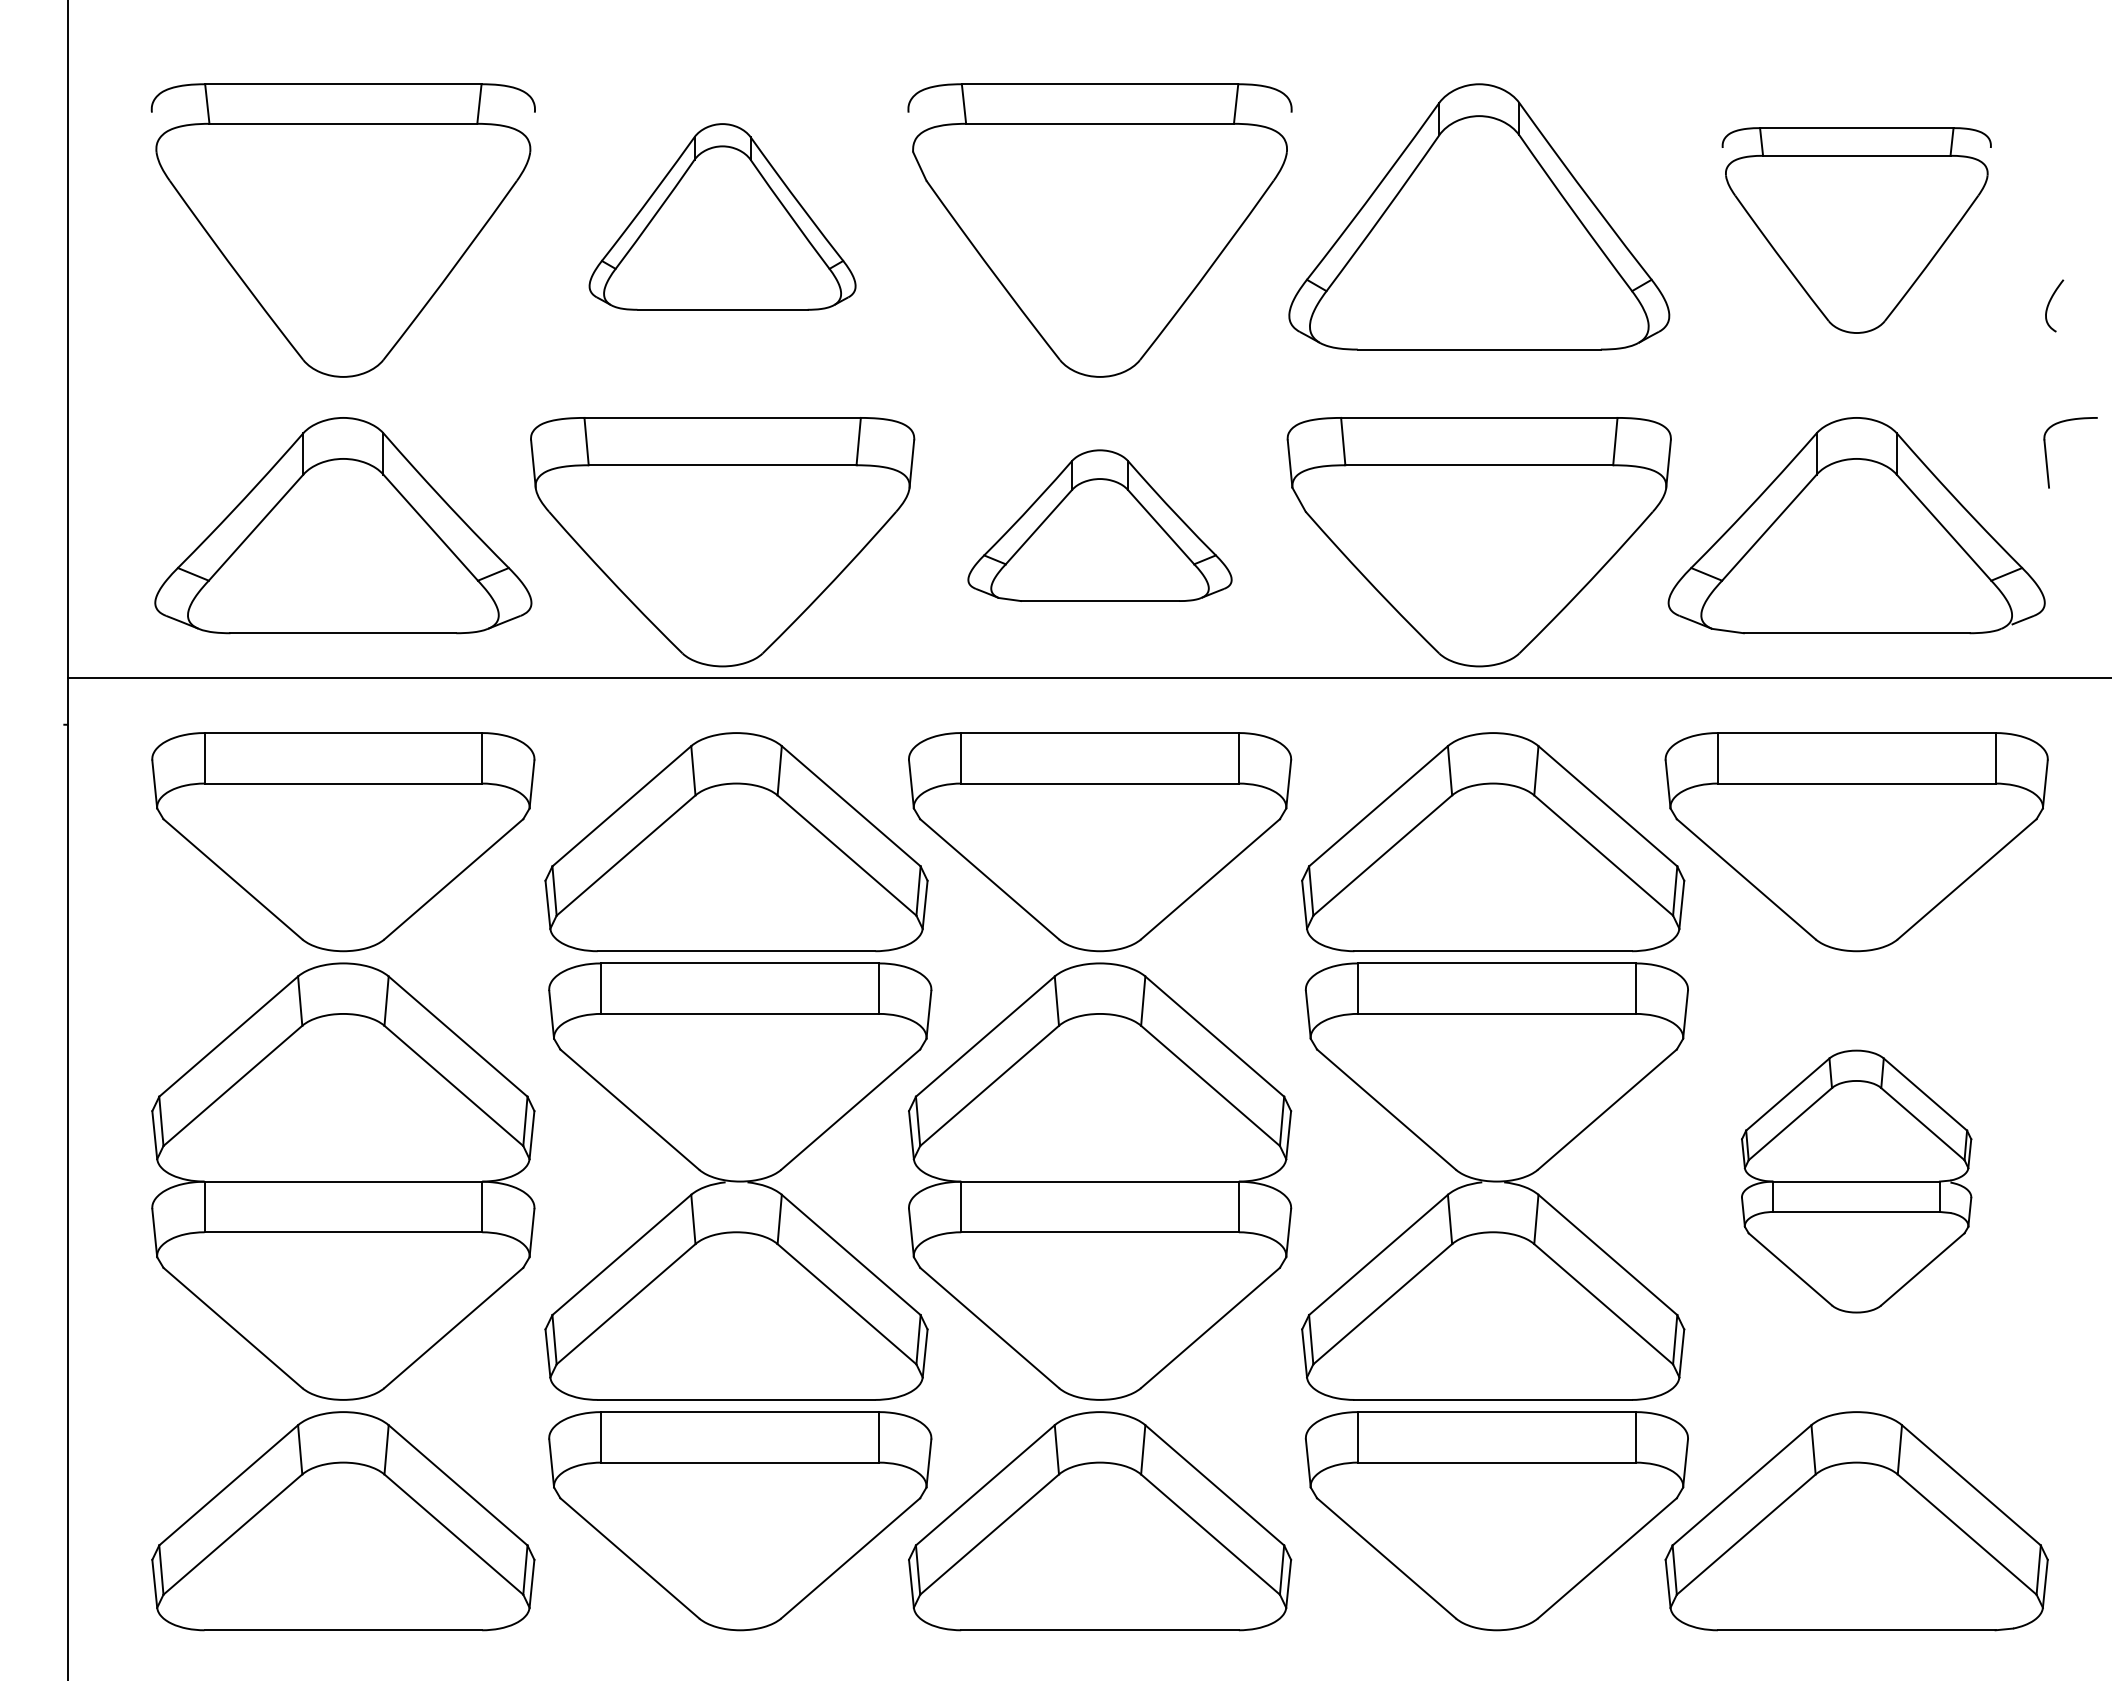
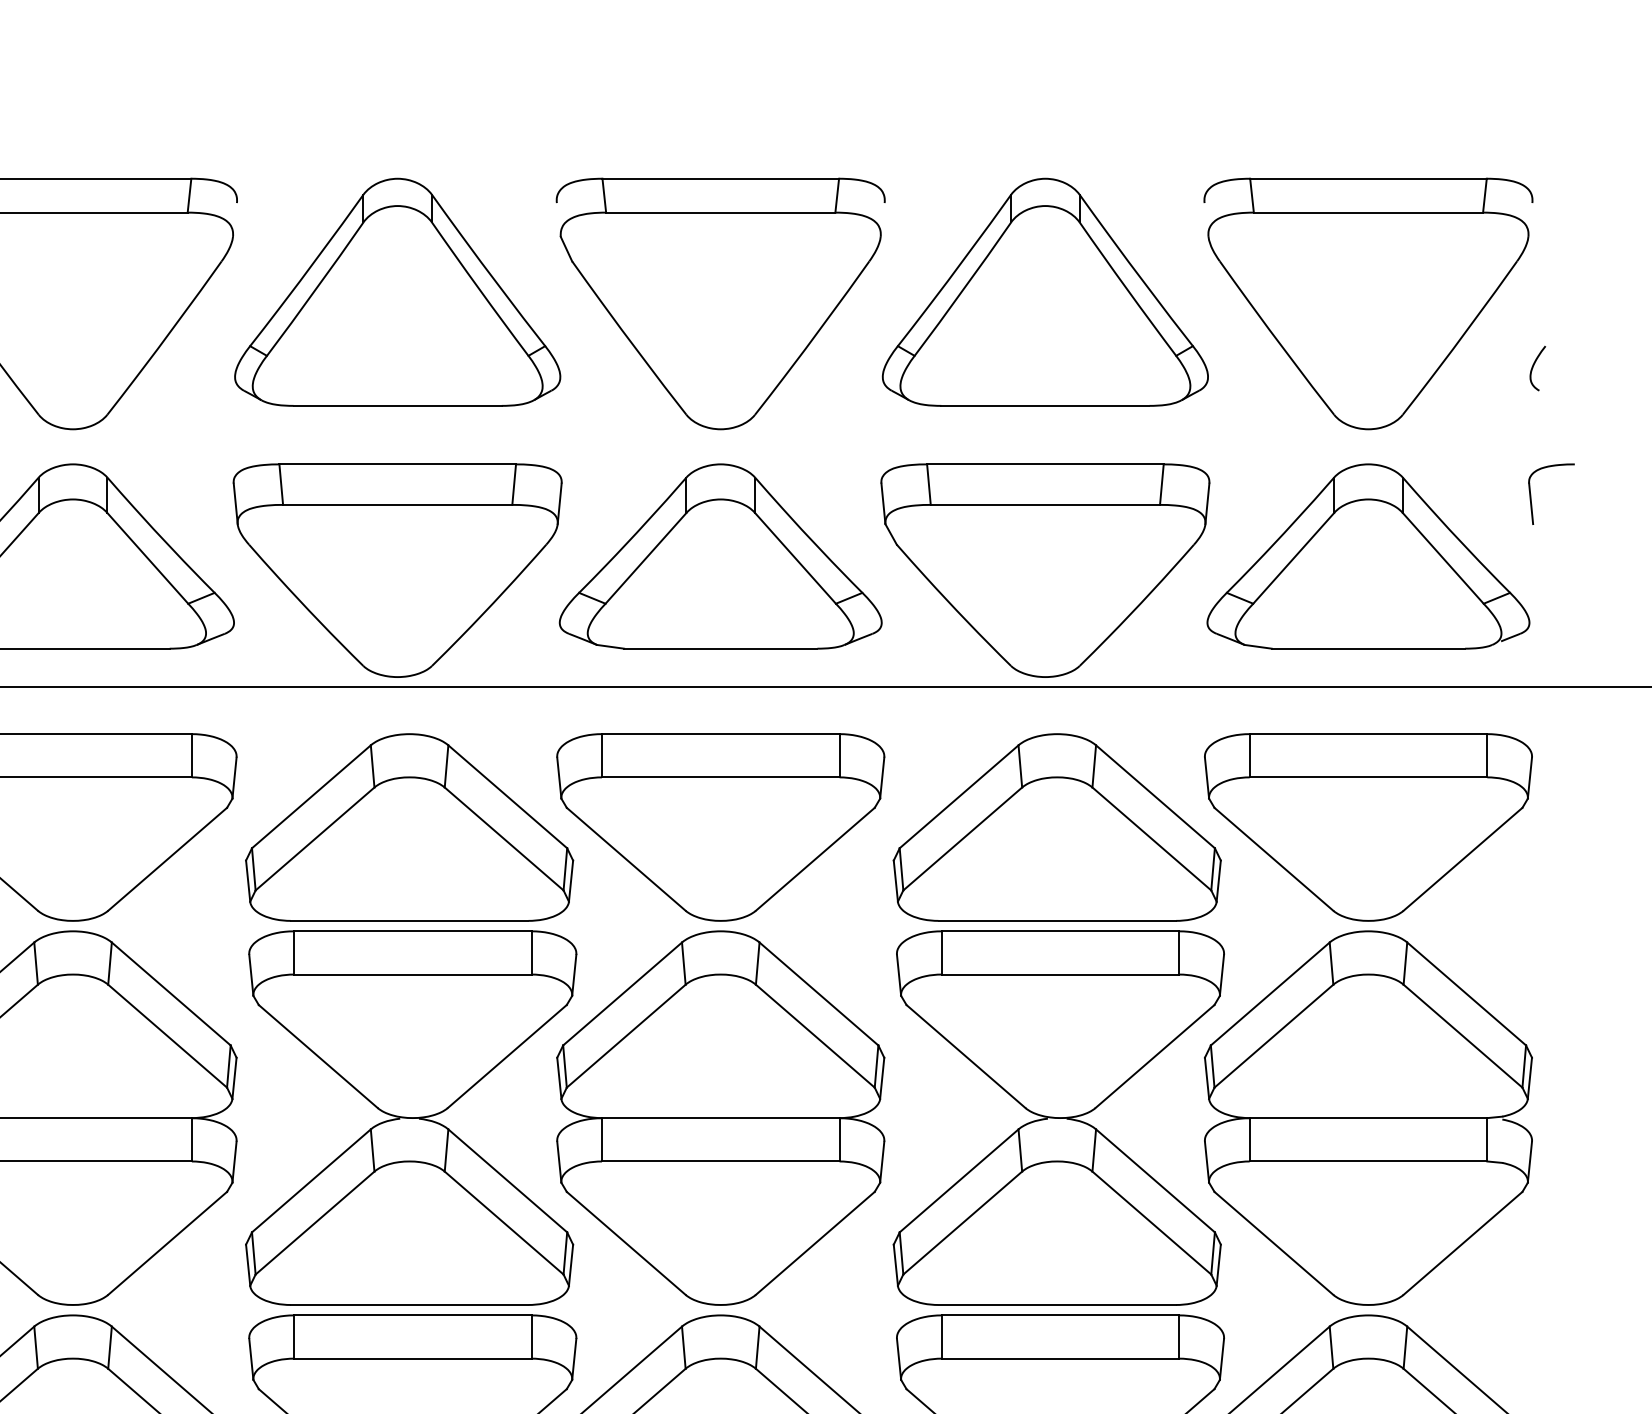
part: (722, 216) -> (397, 291), size x1.43
part: (1856, 230) -> (1368, 303), size x1.43
part: (1099, 525) -> (720, 556), size x1.43
part: (1856, 1181) -> (1368, 1118), size x1.67

